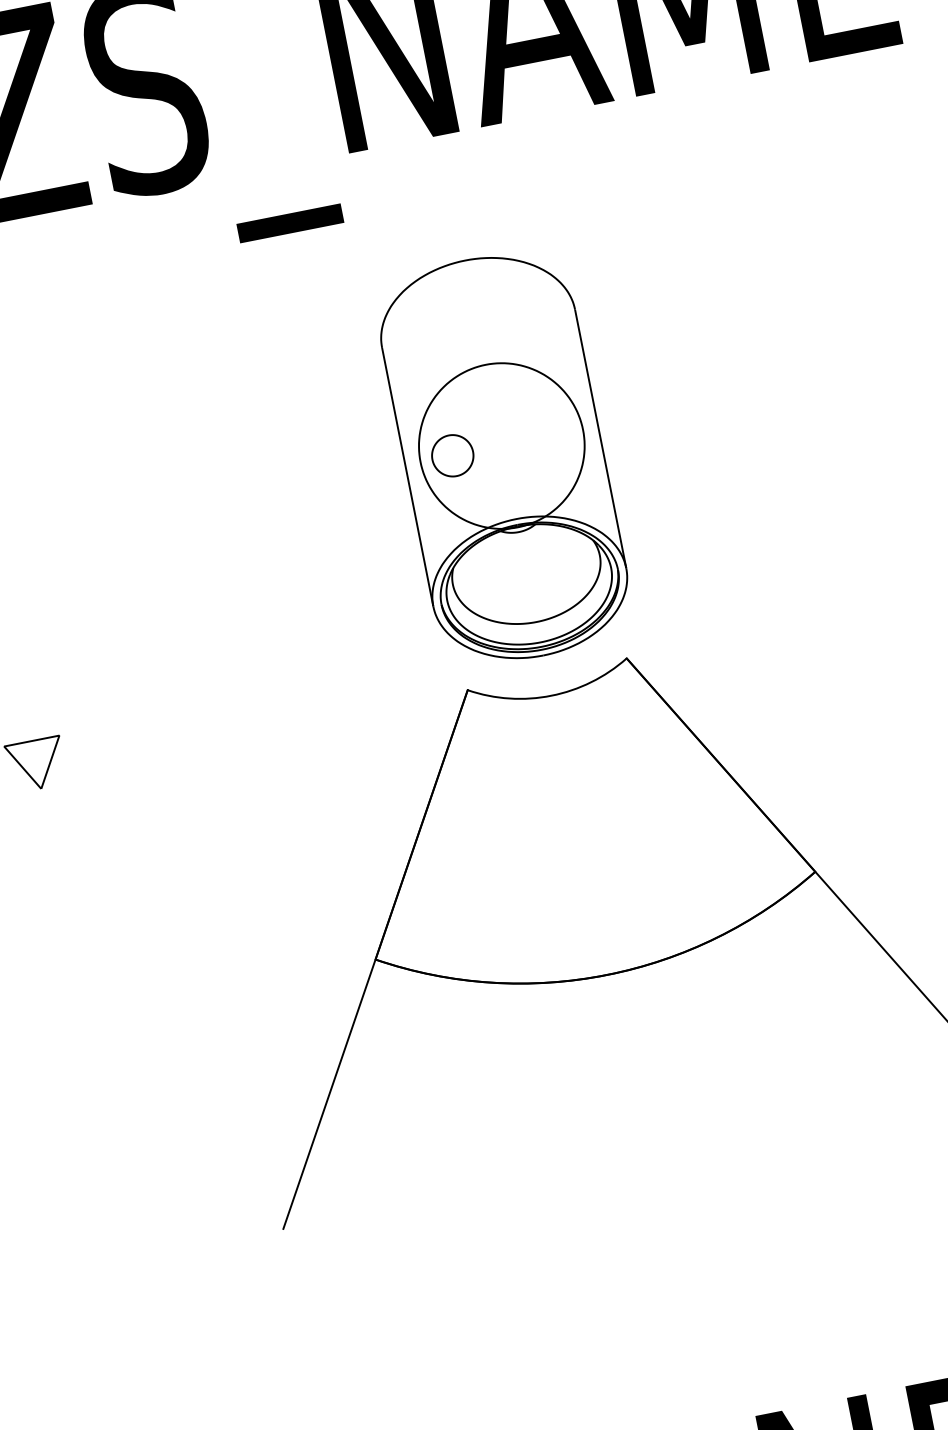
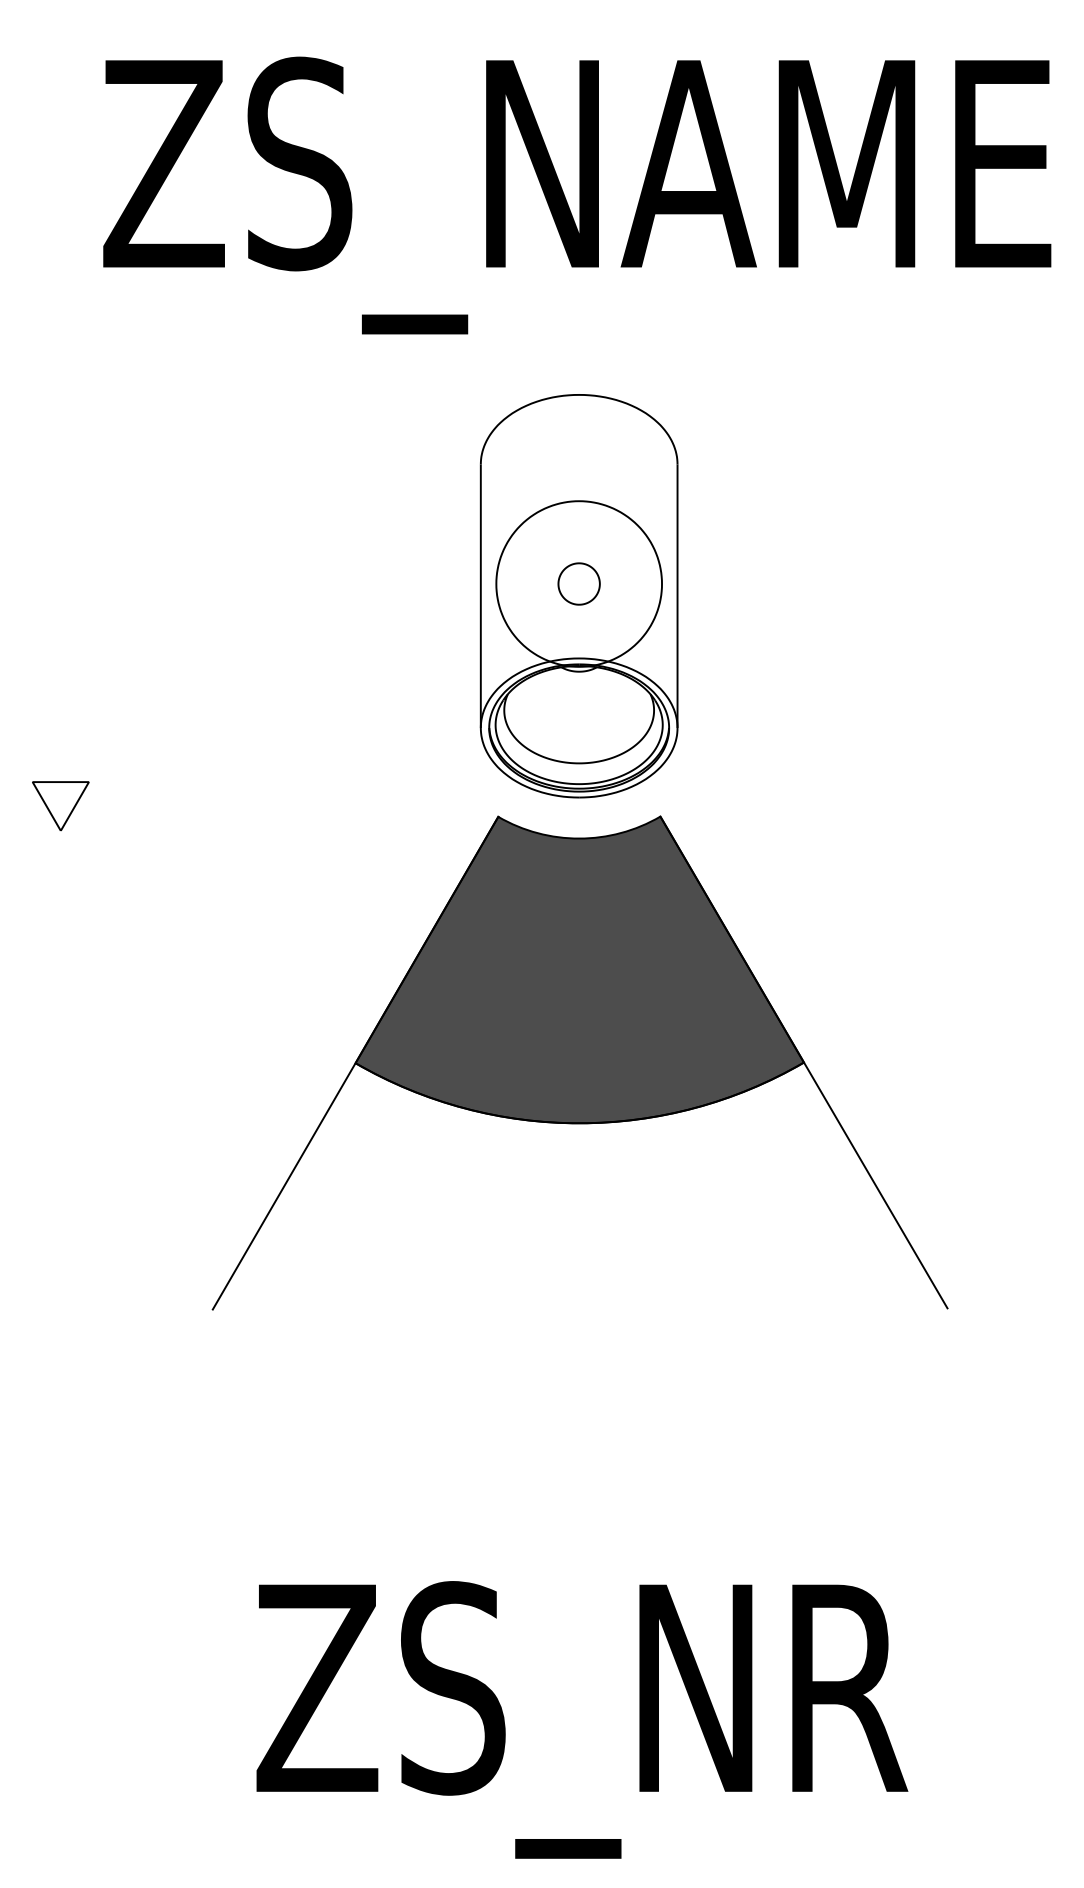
part: (452, 455) -> (578, 583), moved
fill: (577, 824) -> (579, 969), added

